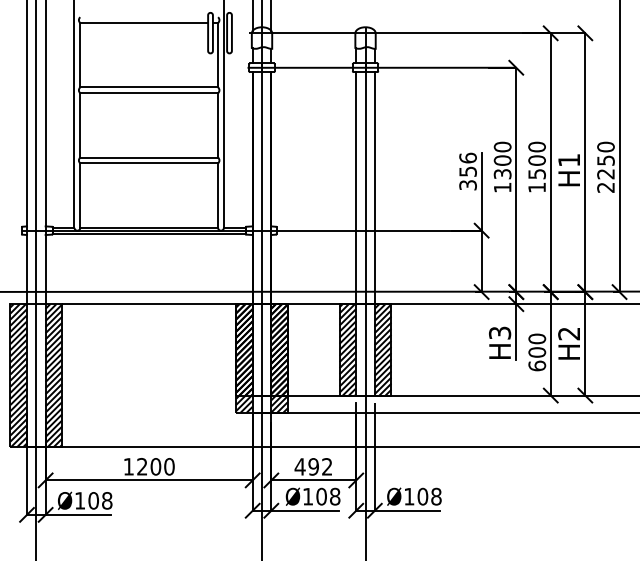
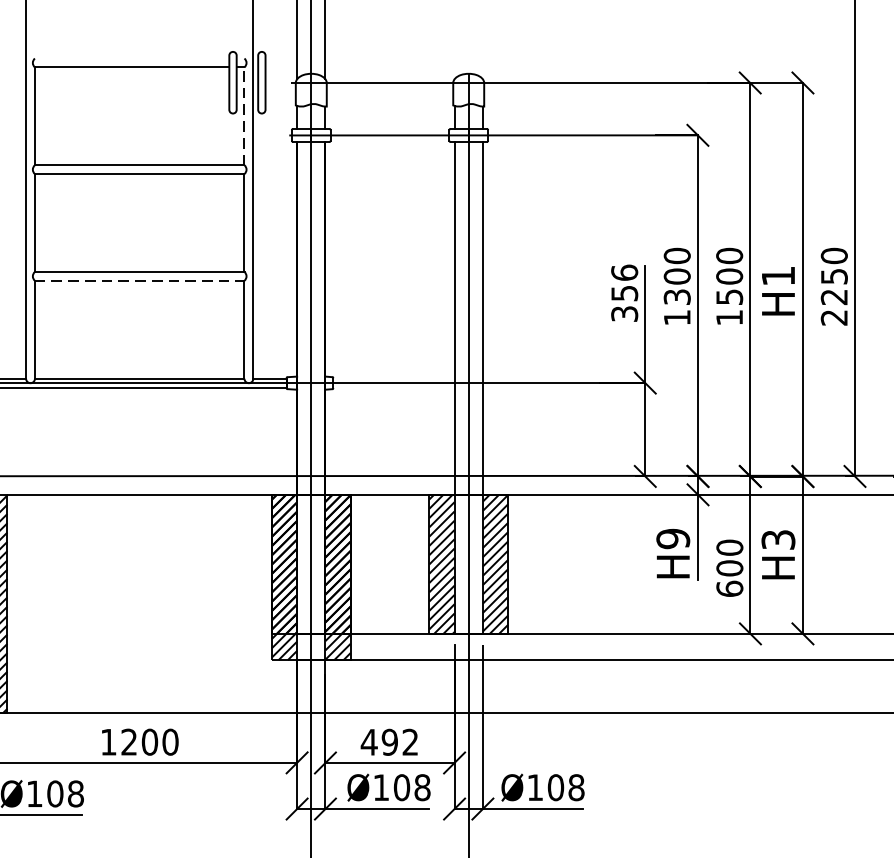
line: (218, 54) -> (245, 115), solid -> dashed
line: (149, 163) -> (140, 280), solid -> dashed
text: (499, 332) -> (672, 537), H3 -> H9
text: (569, 333) -> (778, 539), H2 -> H3

